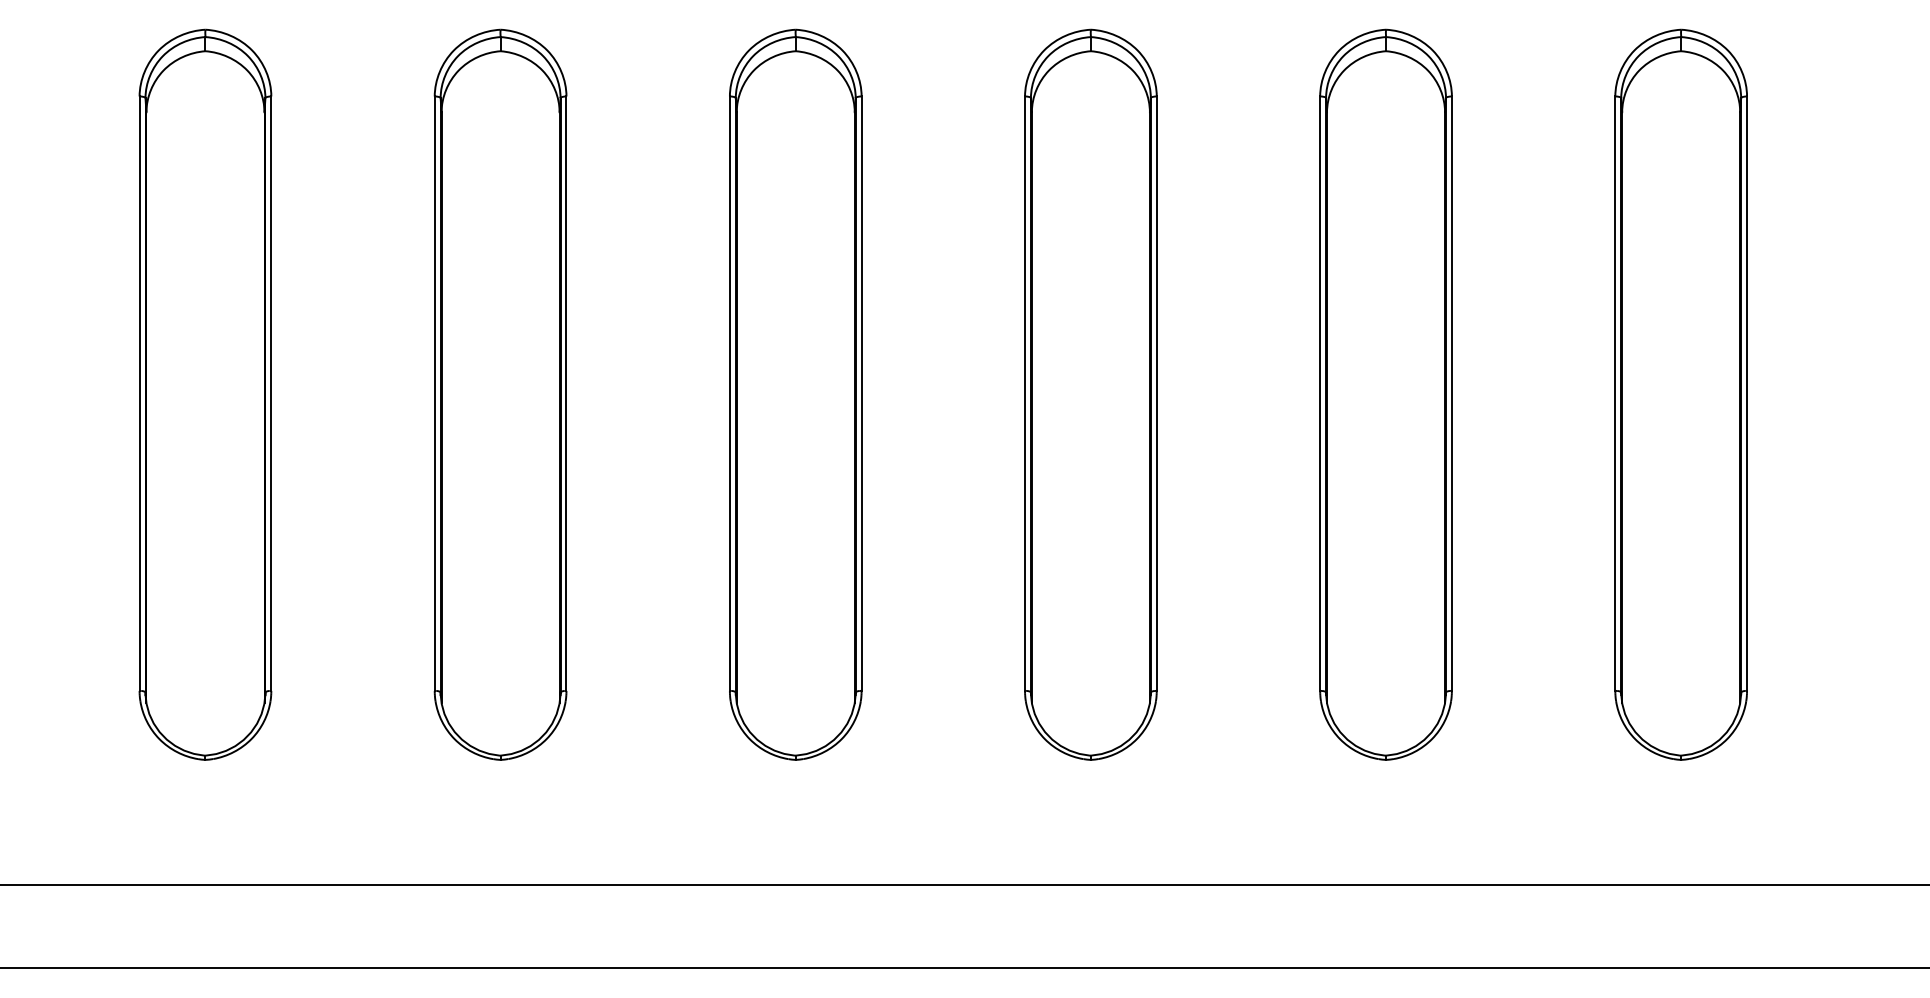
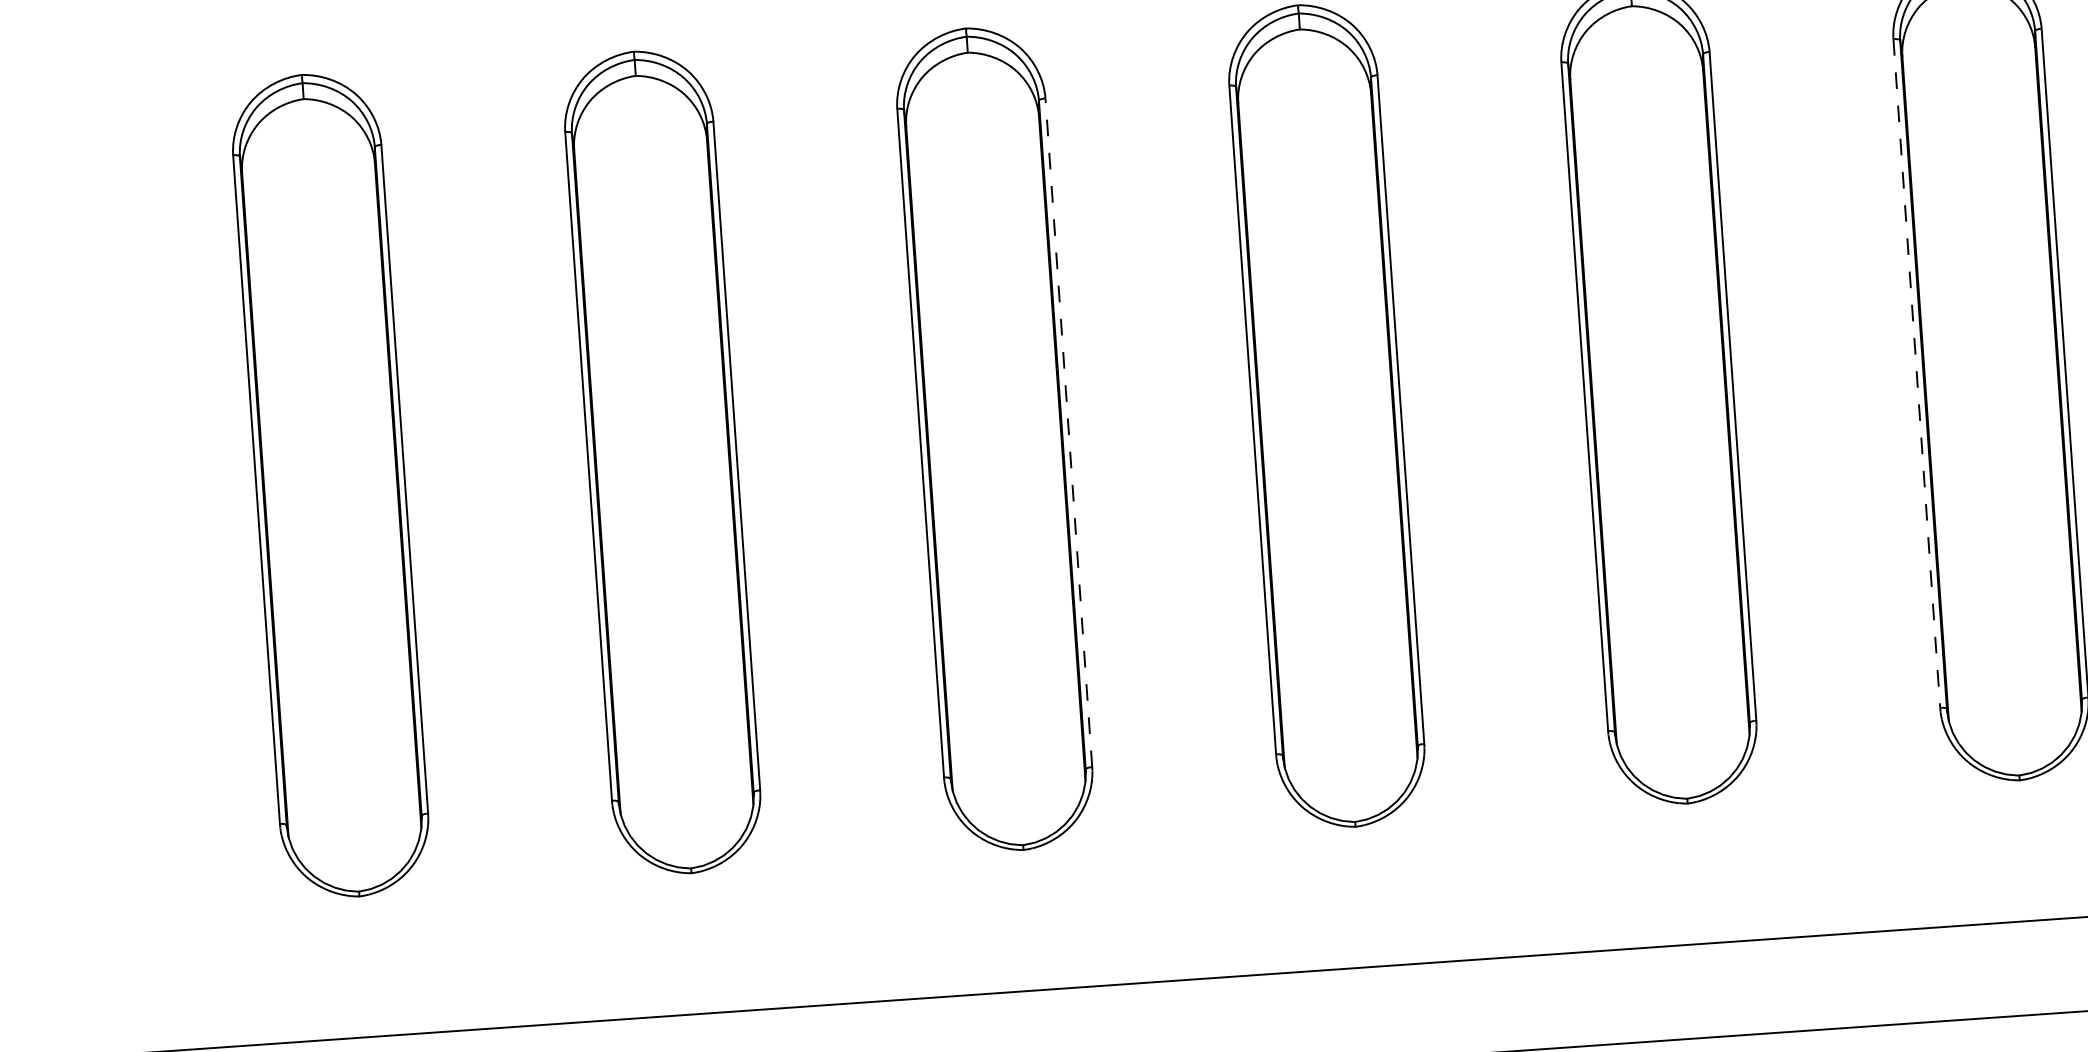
line: (861, 393) -> (1068, 432), solid -> dashed
line: (1615, 394) -> (1917, 374), solid -> dashed

